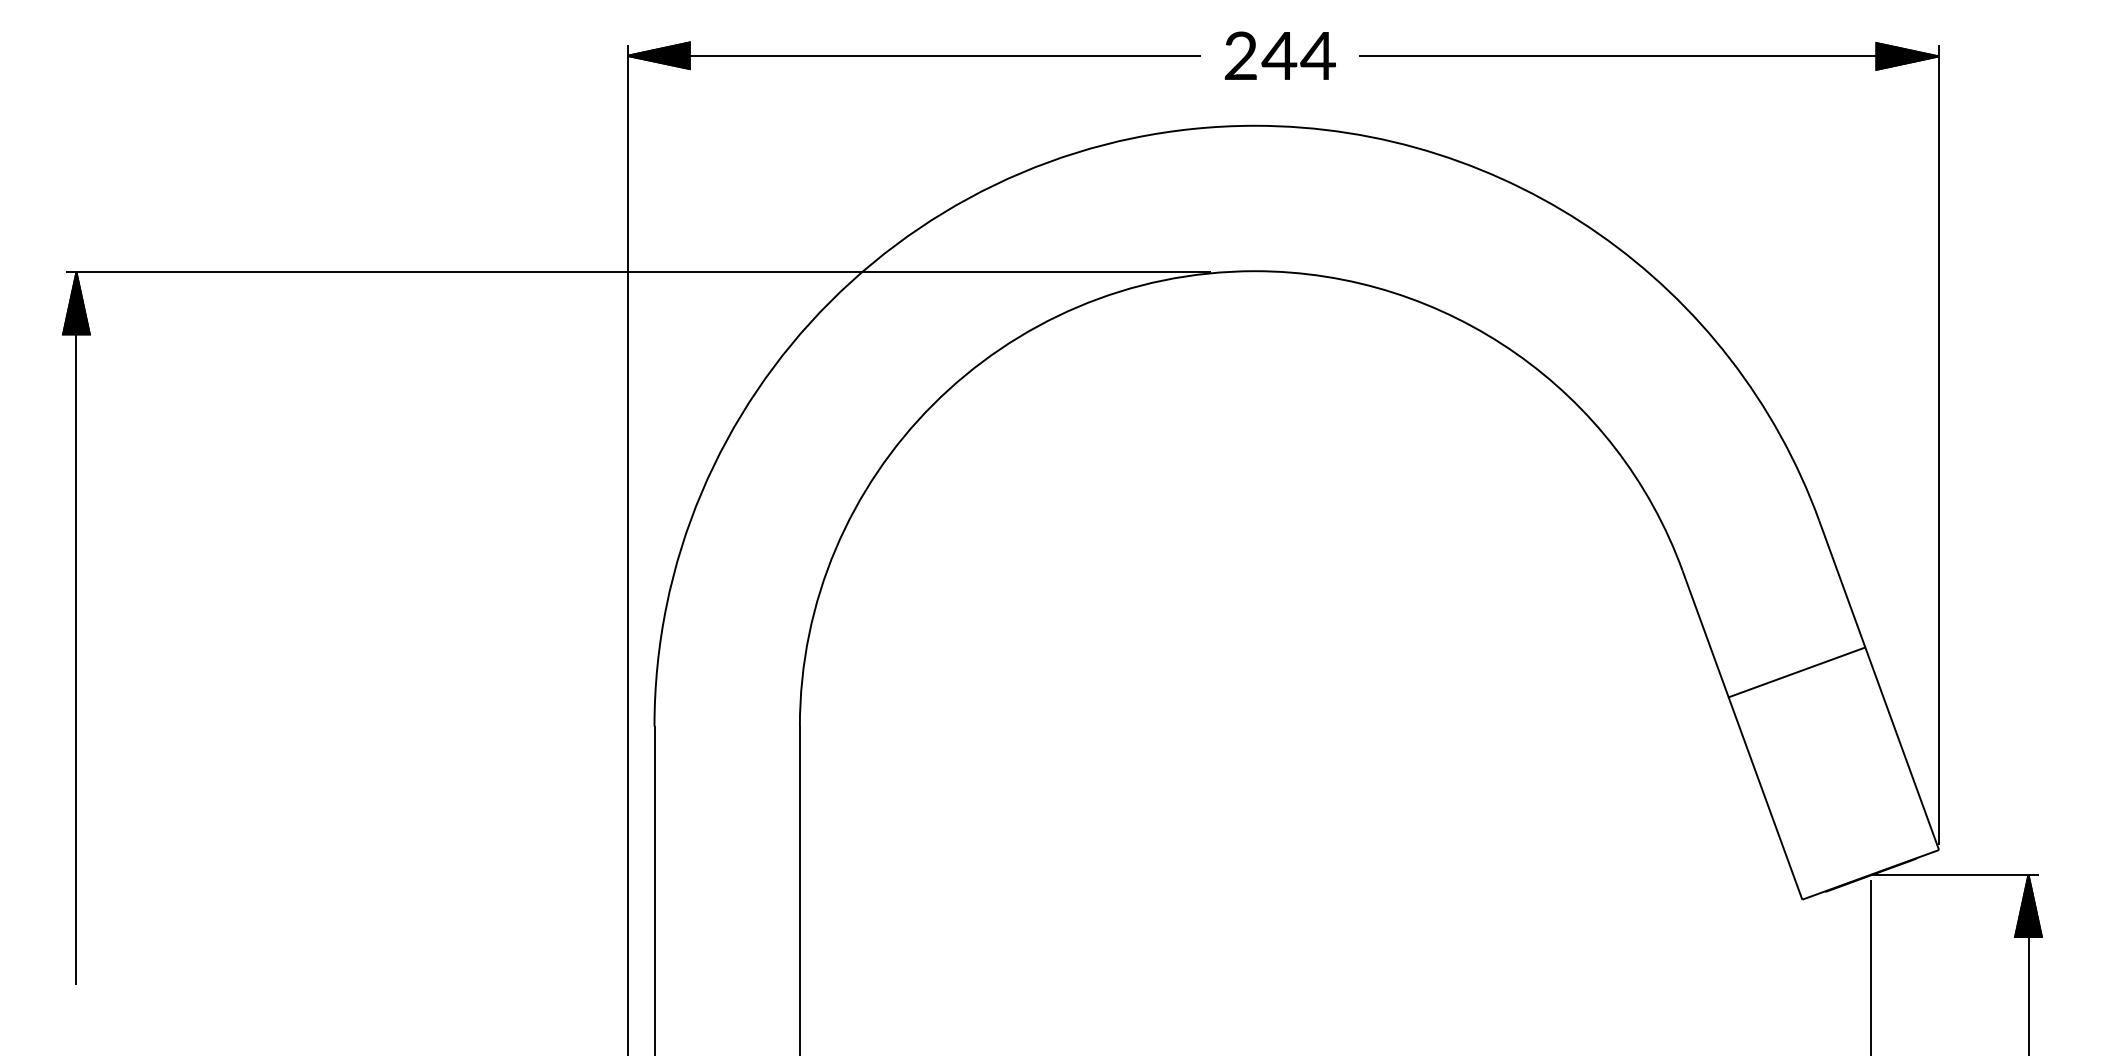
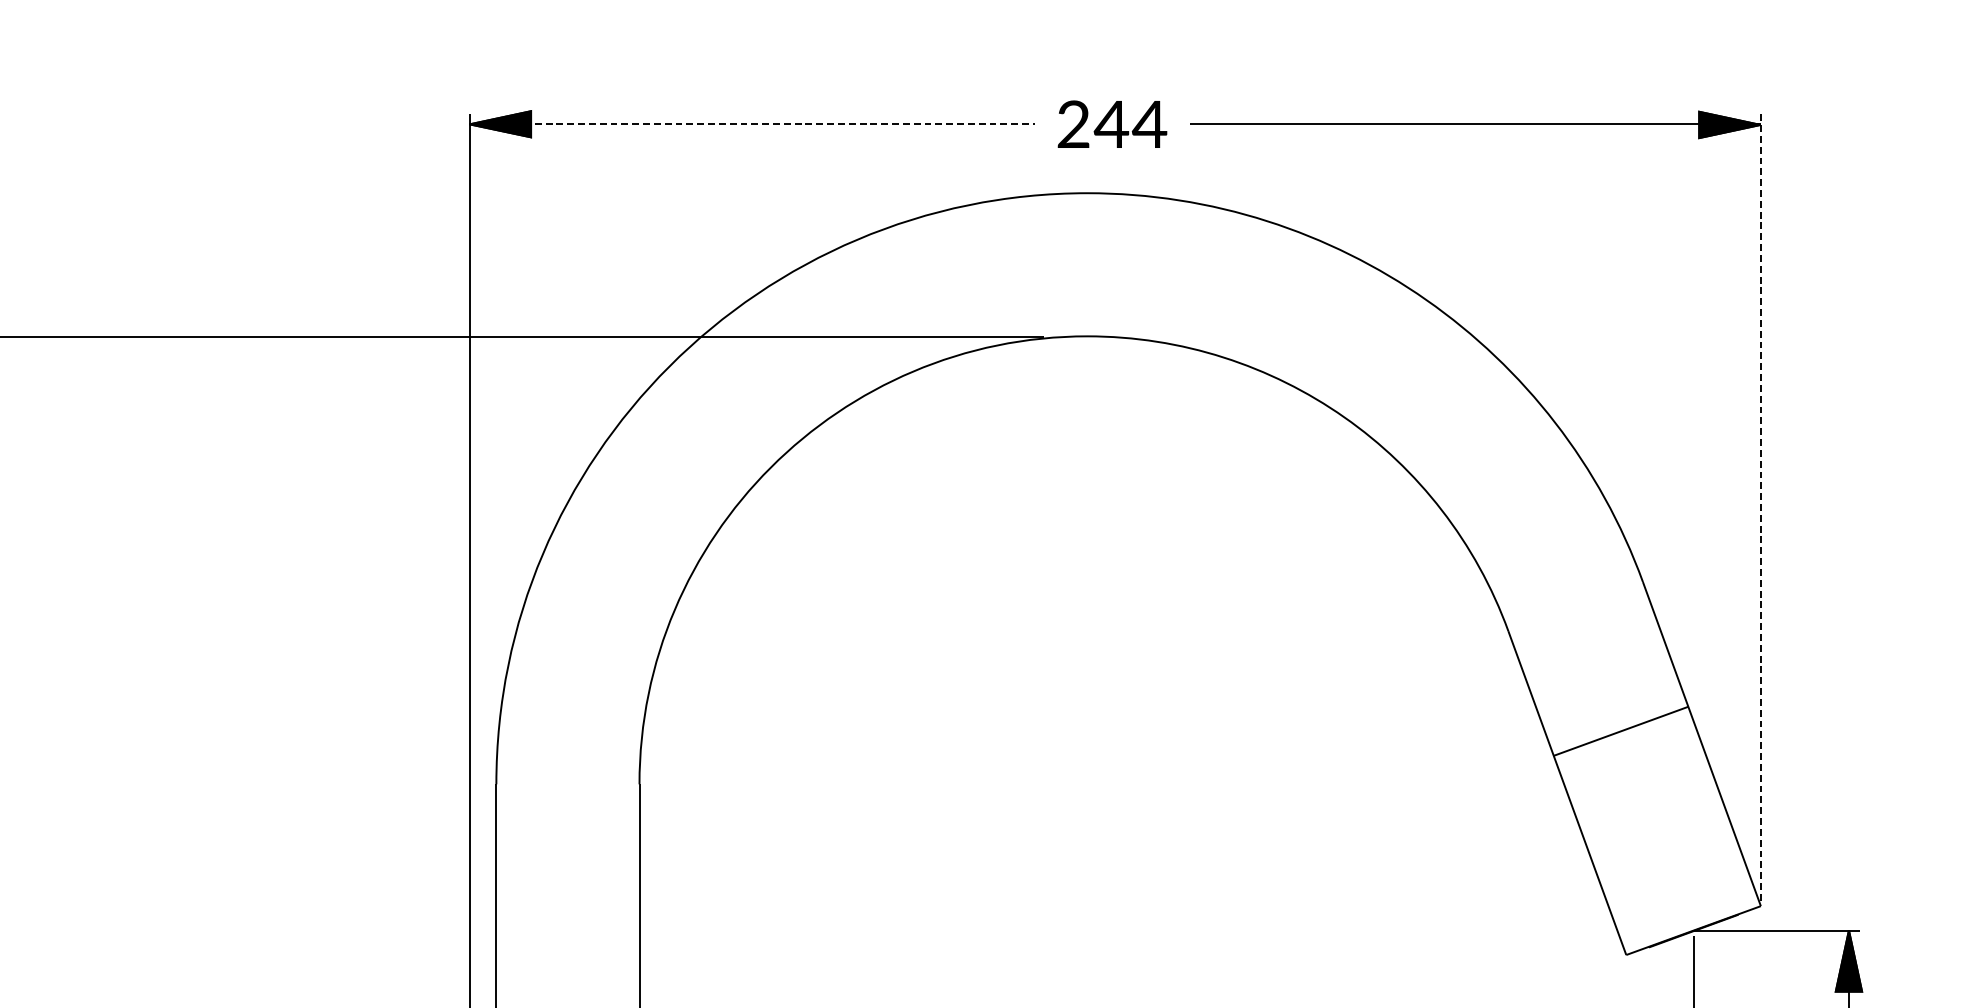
line: (914, 55) -> (752, 124), solid -> dashed
line: (1939, 444) -> (1761, 506), solid -> dashed

